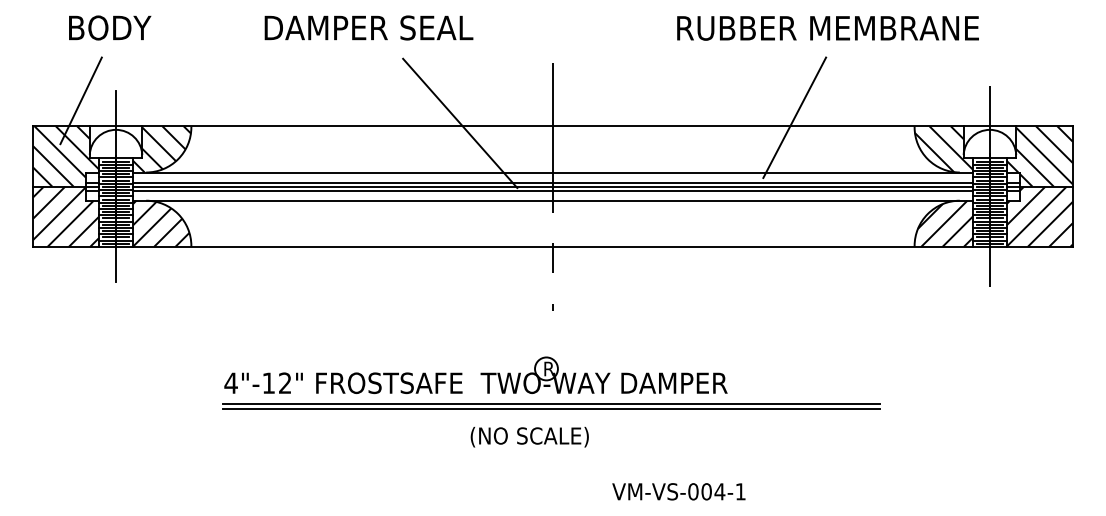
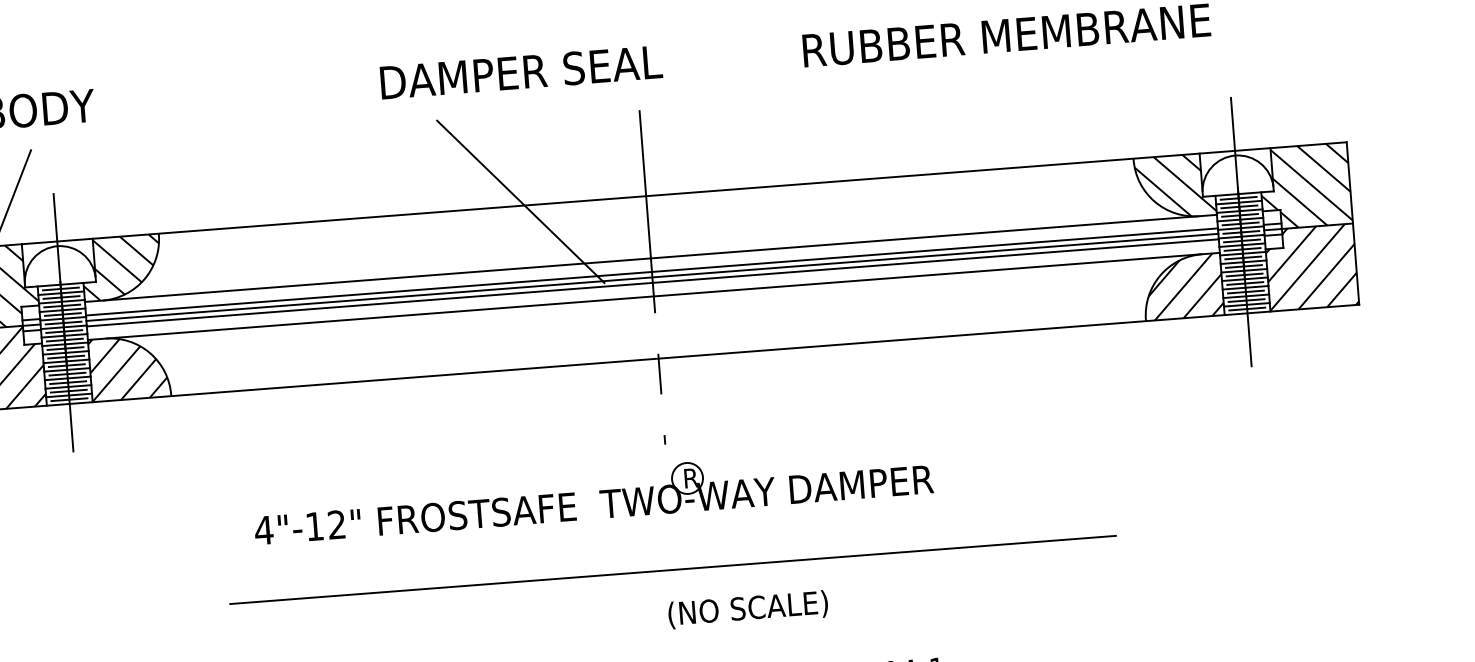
text: (368, 27) -> (520, 71), moved
line: (794, 117) -> (970, 159), removed
part: (475, 375) -> (592, 494), moved
line: (551, 408) -> (673, 576), removed
text: (529, 436) -> (747, 608), moved

